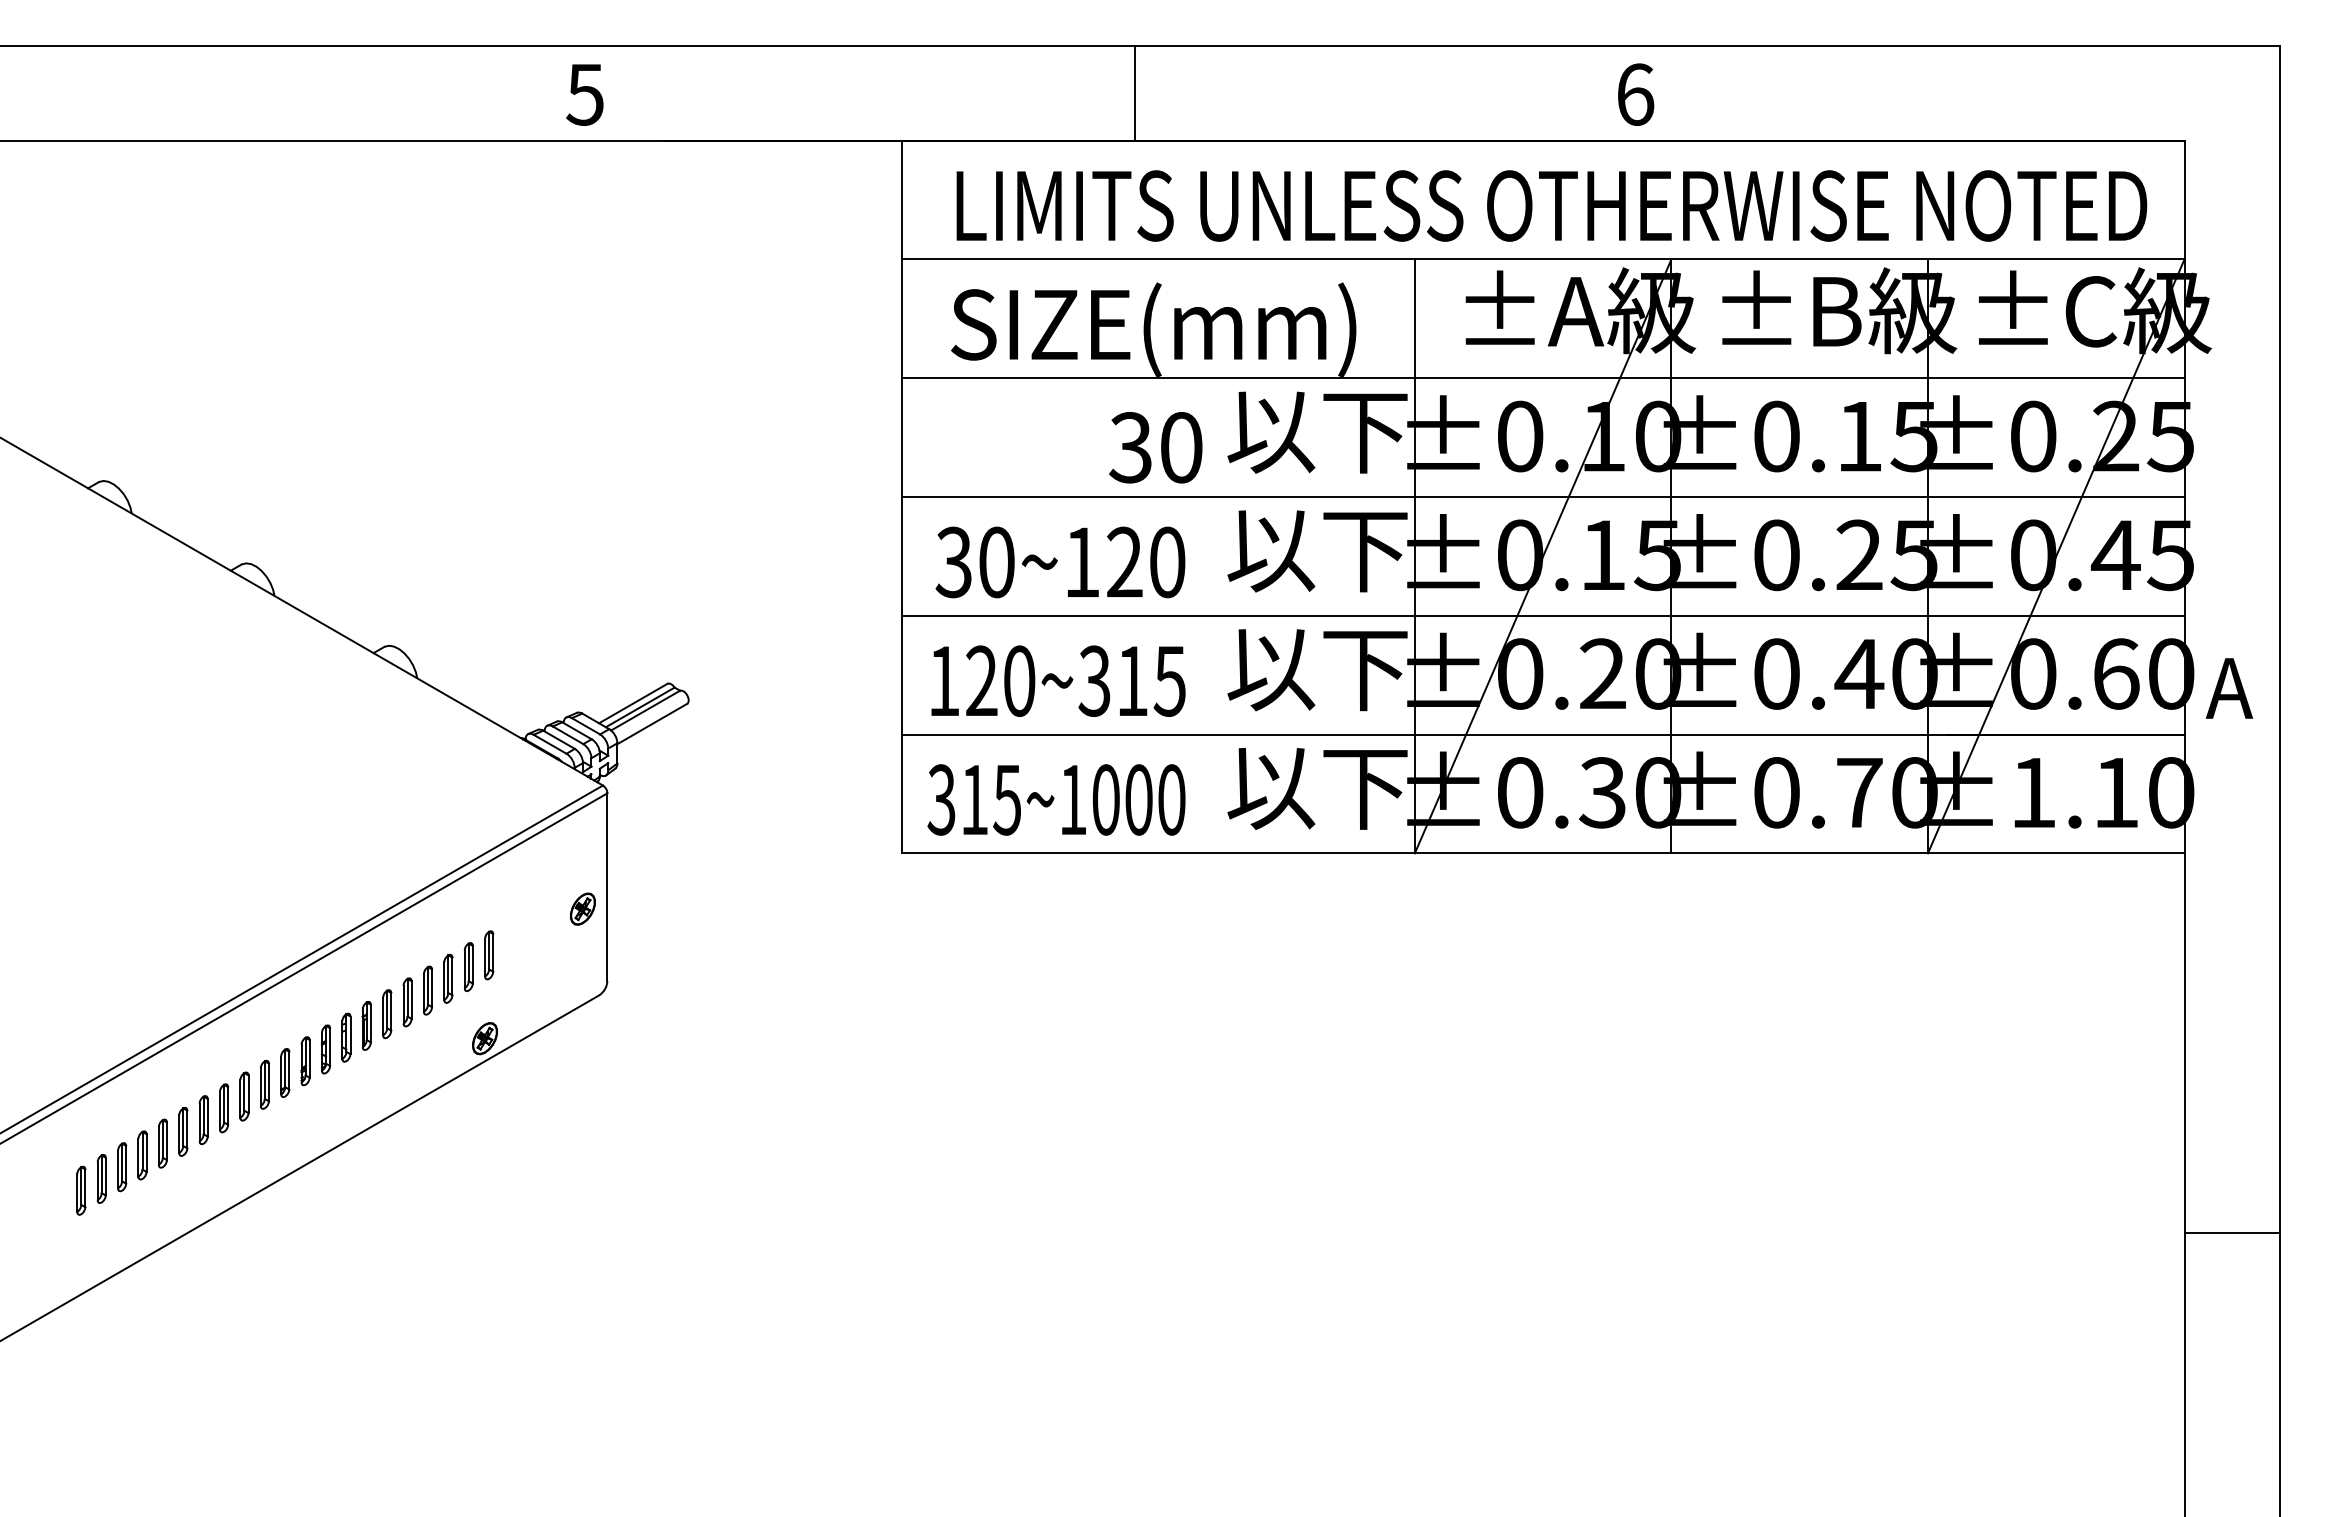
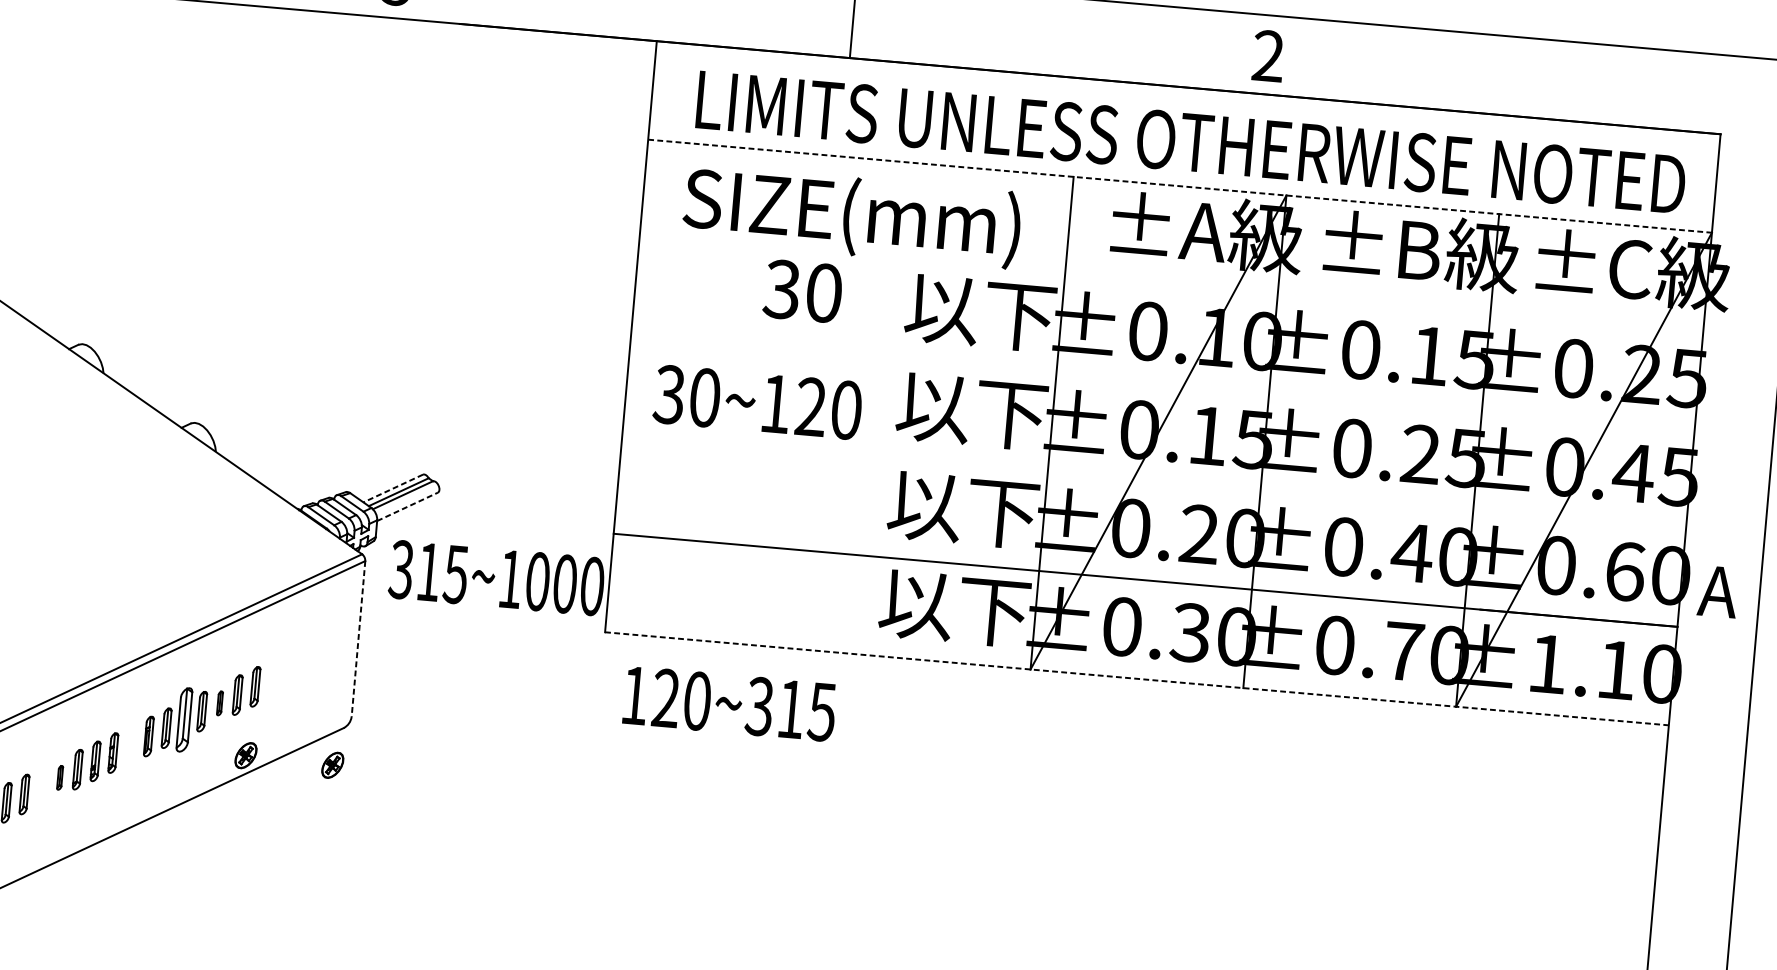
text: (1635, 94) -> (1268, 56), 6 -> 2
line: (1543, 259) -> (1180, 186), solid -> dashed
line: (1542, 378) -> (1170, 284), removed
text: (1155, 447) -> (802, 291), moved
line: (1542, 497) -> (1162, 383), removed
line: (1542, 615) -> (1153, 481), removed
text: (1058, 680) -> (729, 703), moved
line: (632, 703) -> (392, 488), solid -> dashed
line: (652, 723) -> (407, 506), solid -> dashed
text: (1056, 799) -> (496, 577), moved
line: (1543, 853) -> (1137, 678), solid -> dashed
line: (607, 887) -> (358, 639), solid -> dashed
part: (582, 908) -> (332, 764), moved
part: (448, 978) -> (220, 703), size x0.6
part: (407, 1002) -> (184, 720), size x1.6
part: (346, 1037) -> (131, 744), removed
part: (264, 1084) -> (59, 777), size x0.6
part: (244, 1096) -> (42, 786), removed

